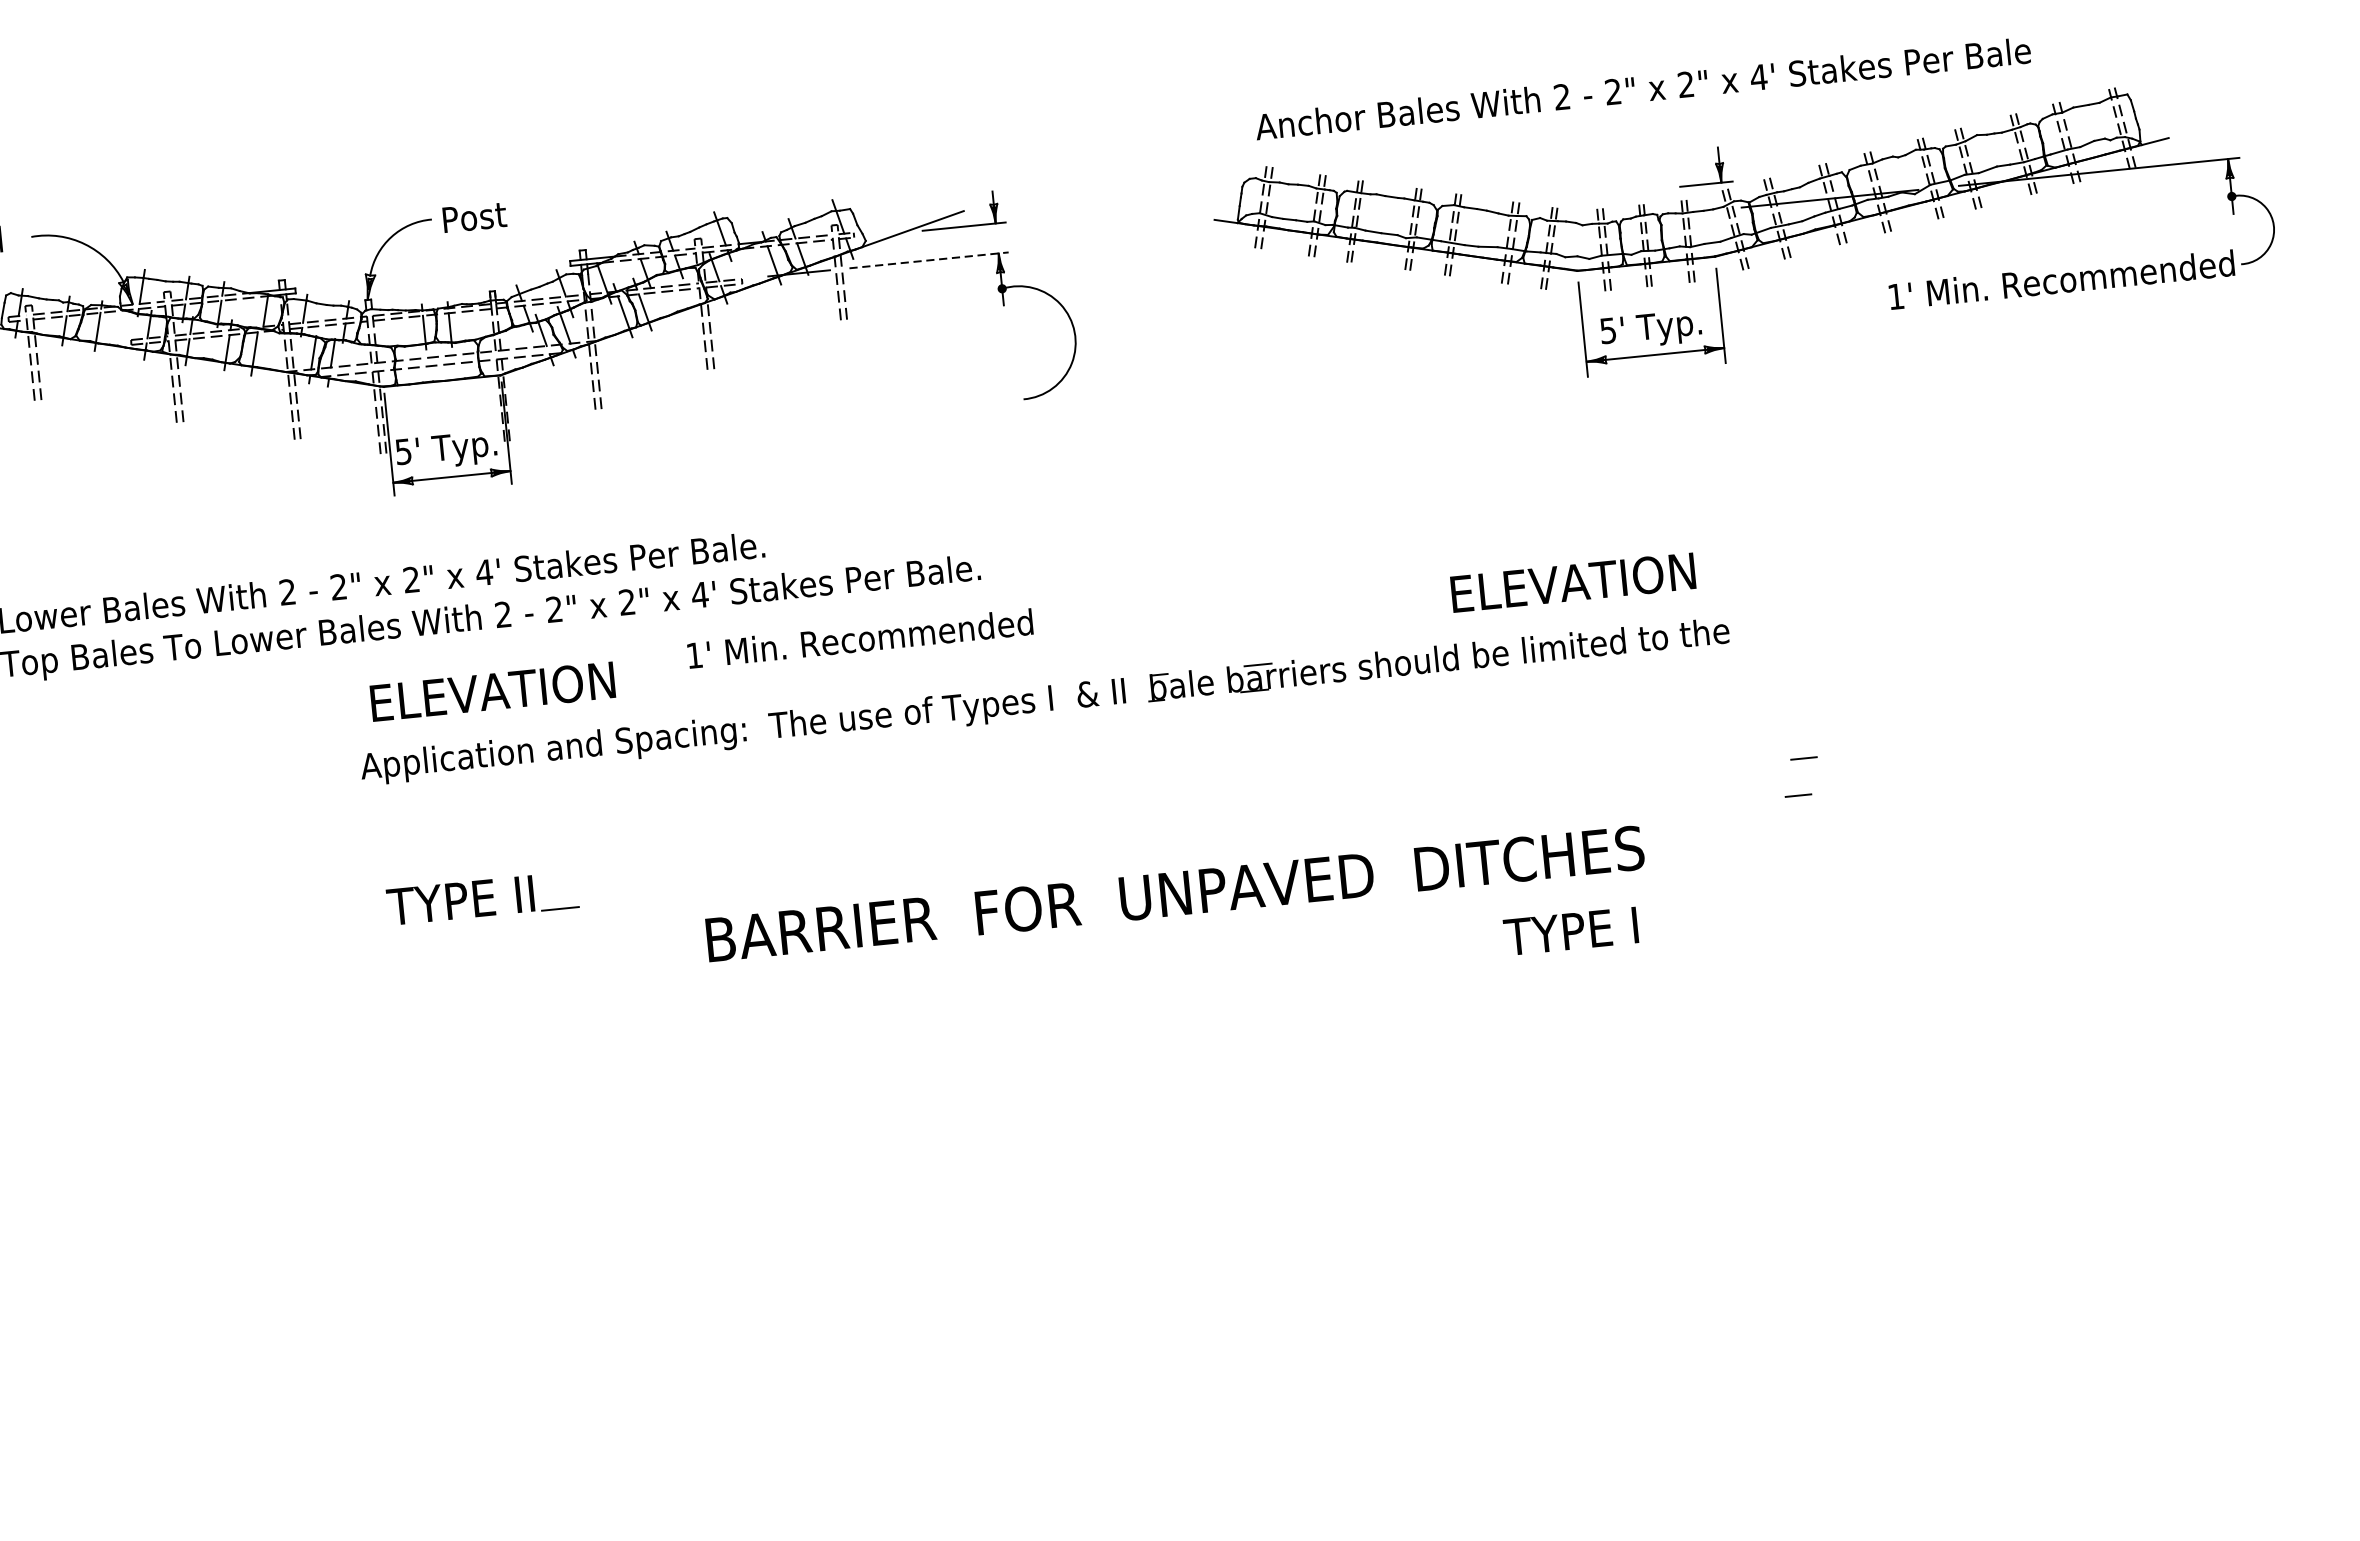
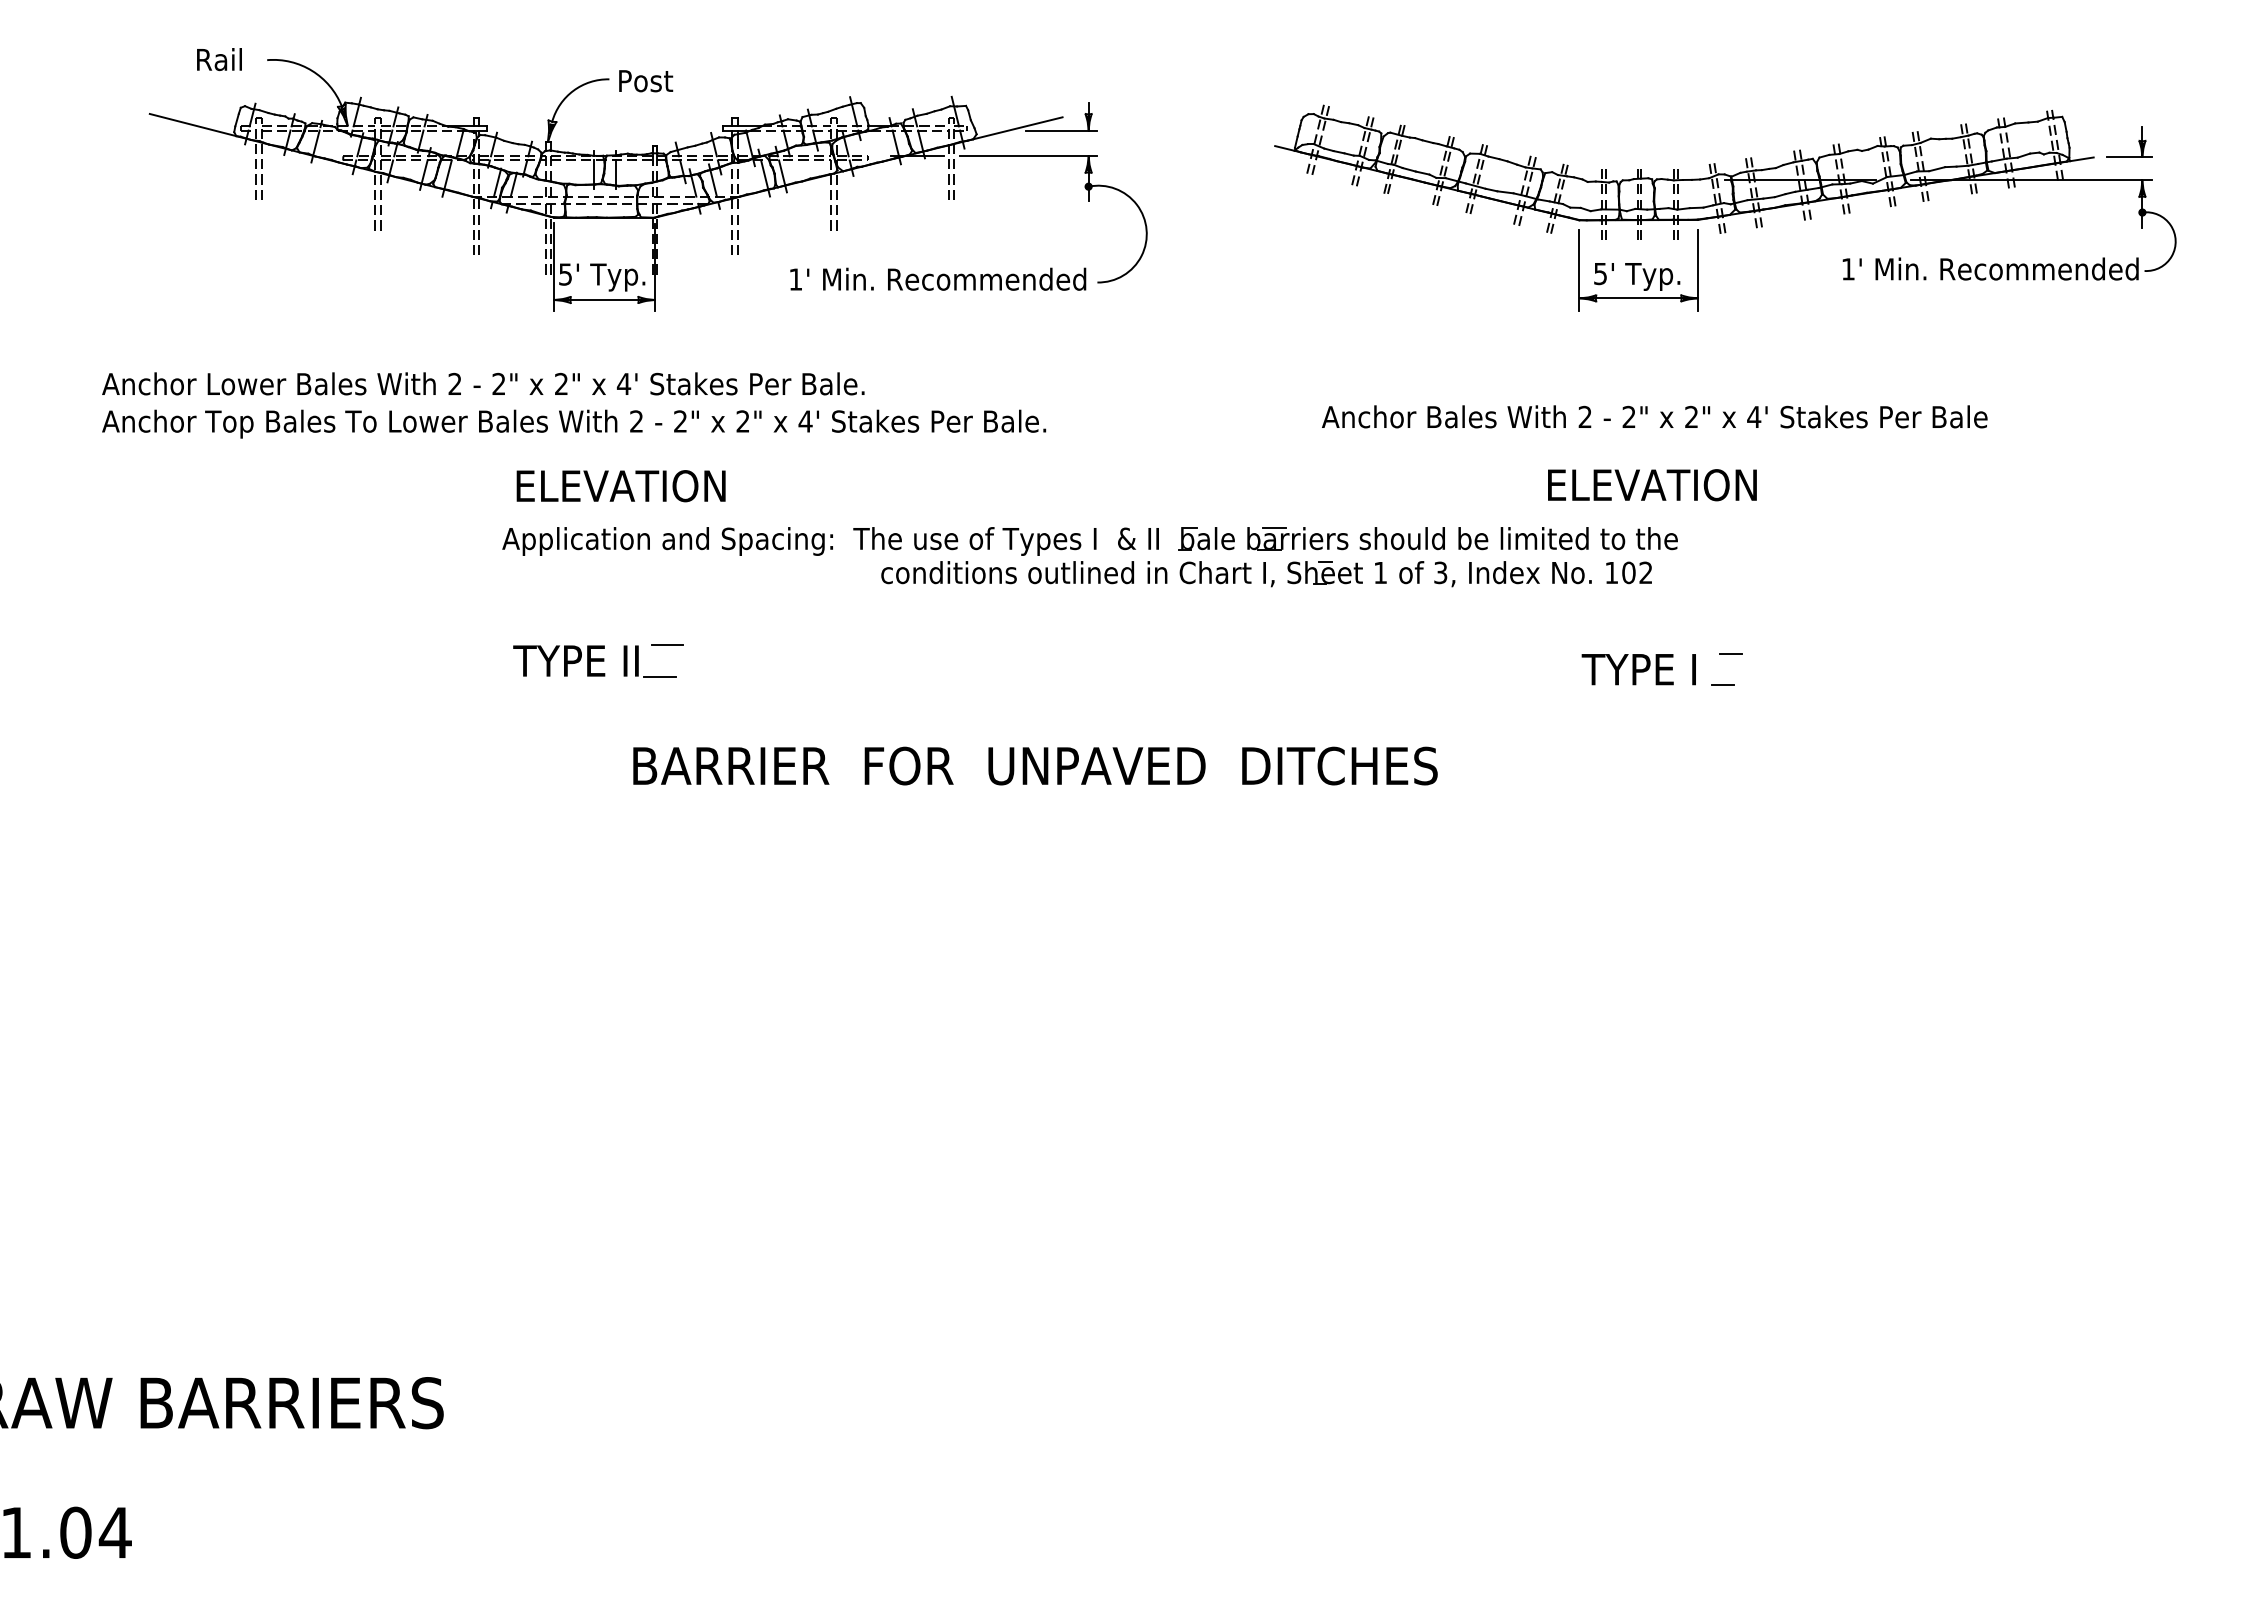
text: (1642, 88) -> (1654, 416), moved
part: (1715, 164) -> (2138, 141), moved
line: (929, 260) -> (1029, 156), dashed -> solid
text: (1573, 583) -> (1652, 485), moved
text: (860, 637) -> (938, 278), moved
part: (1254, 719) -> (1266, 574), added
line: (565, 871) -> (667, 645), added
text: (1175, 893) -> (1035, 765), moved
text: (1570, 931) -> (1638, 669), moved

